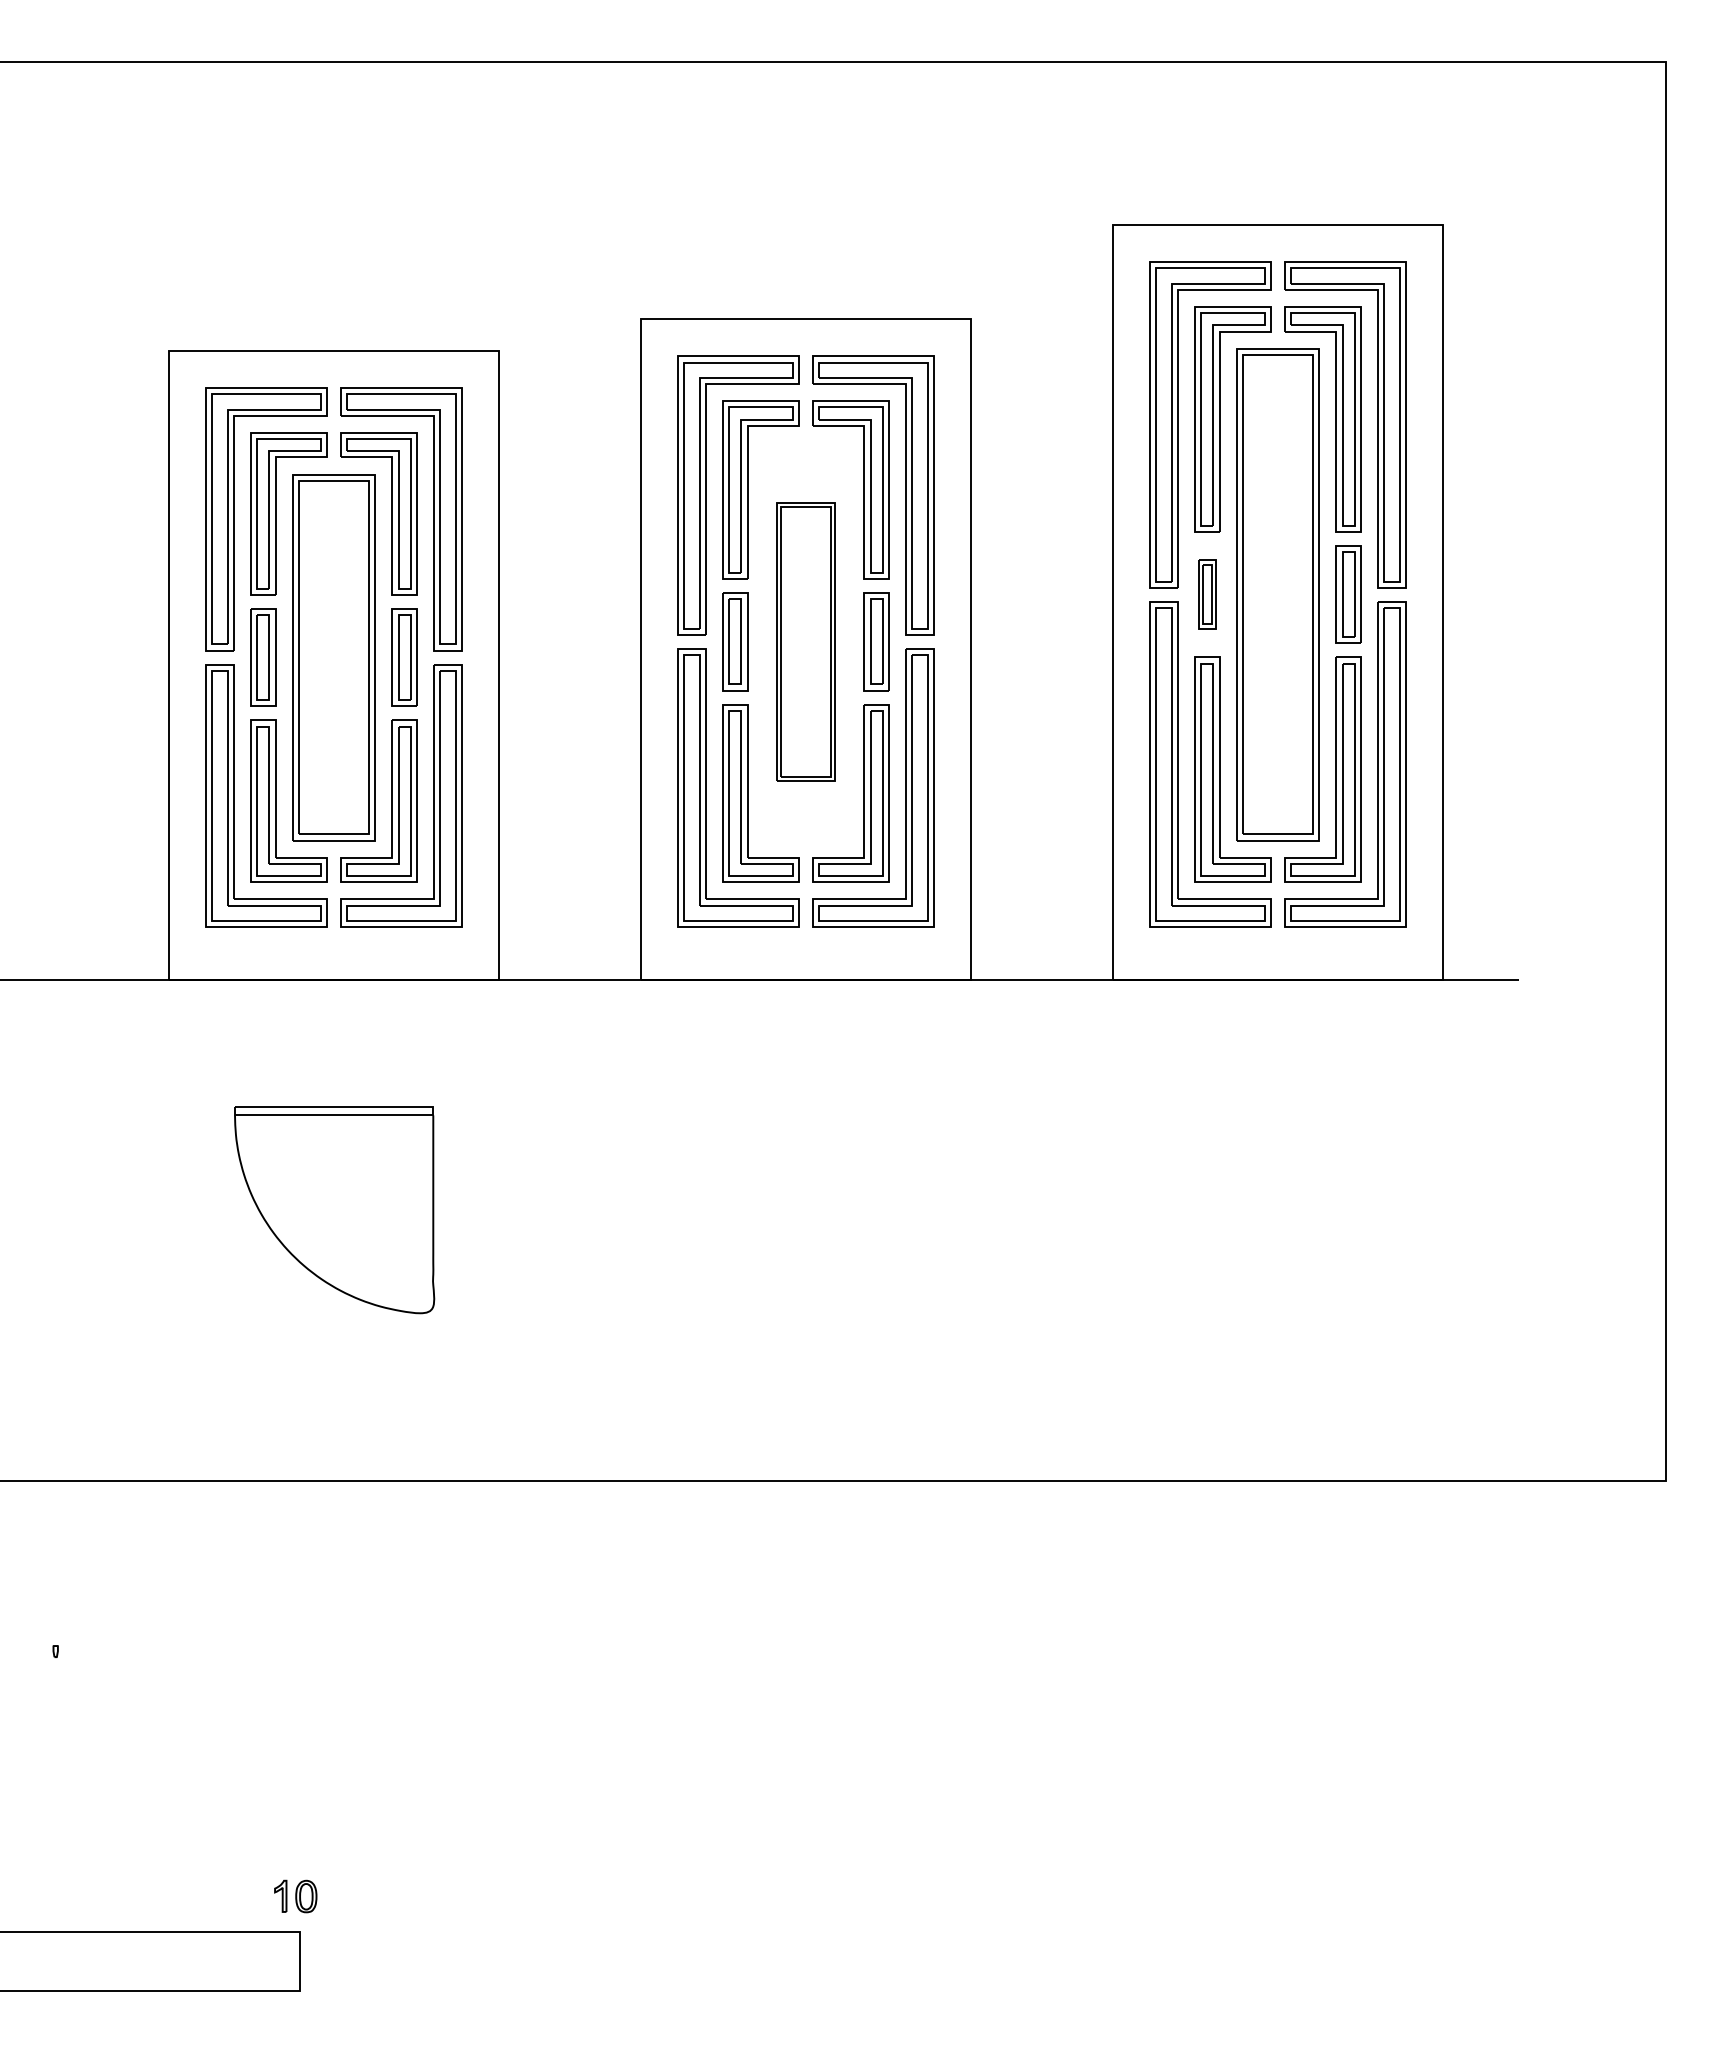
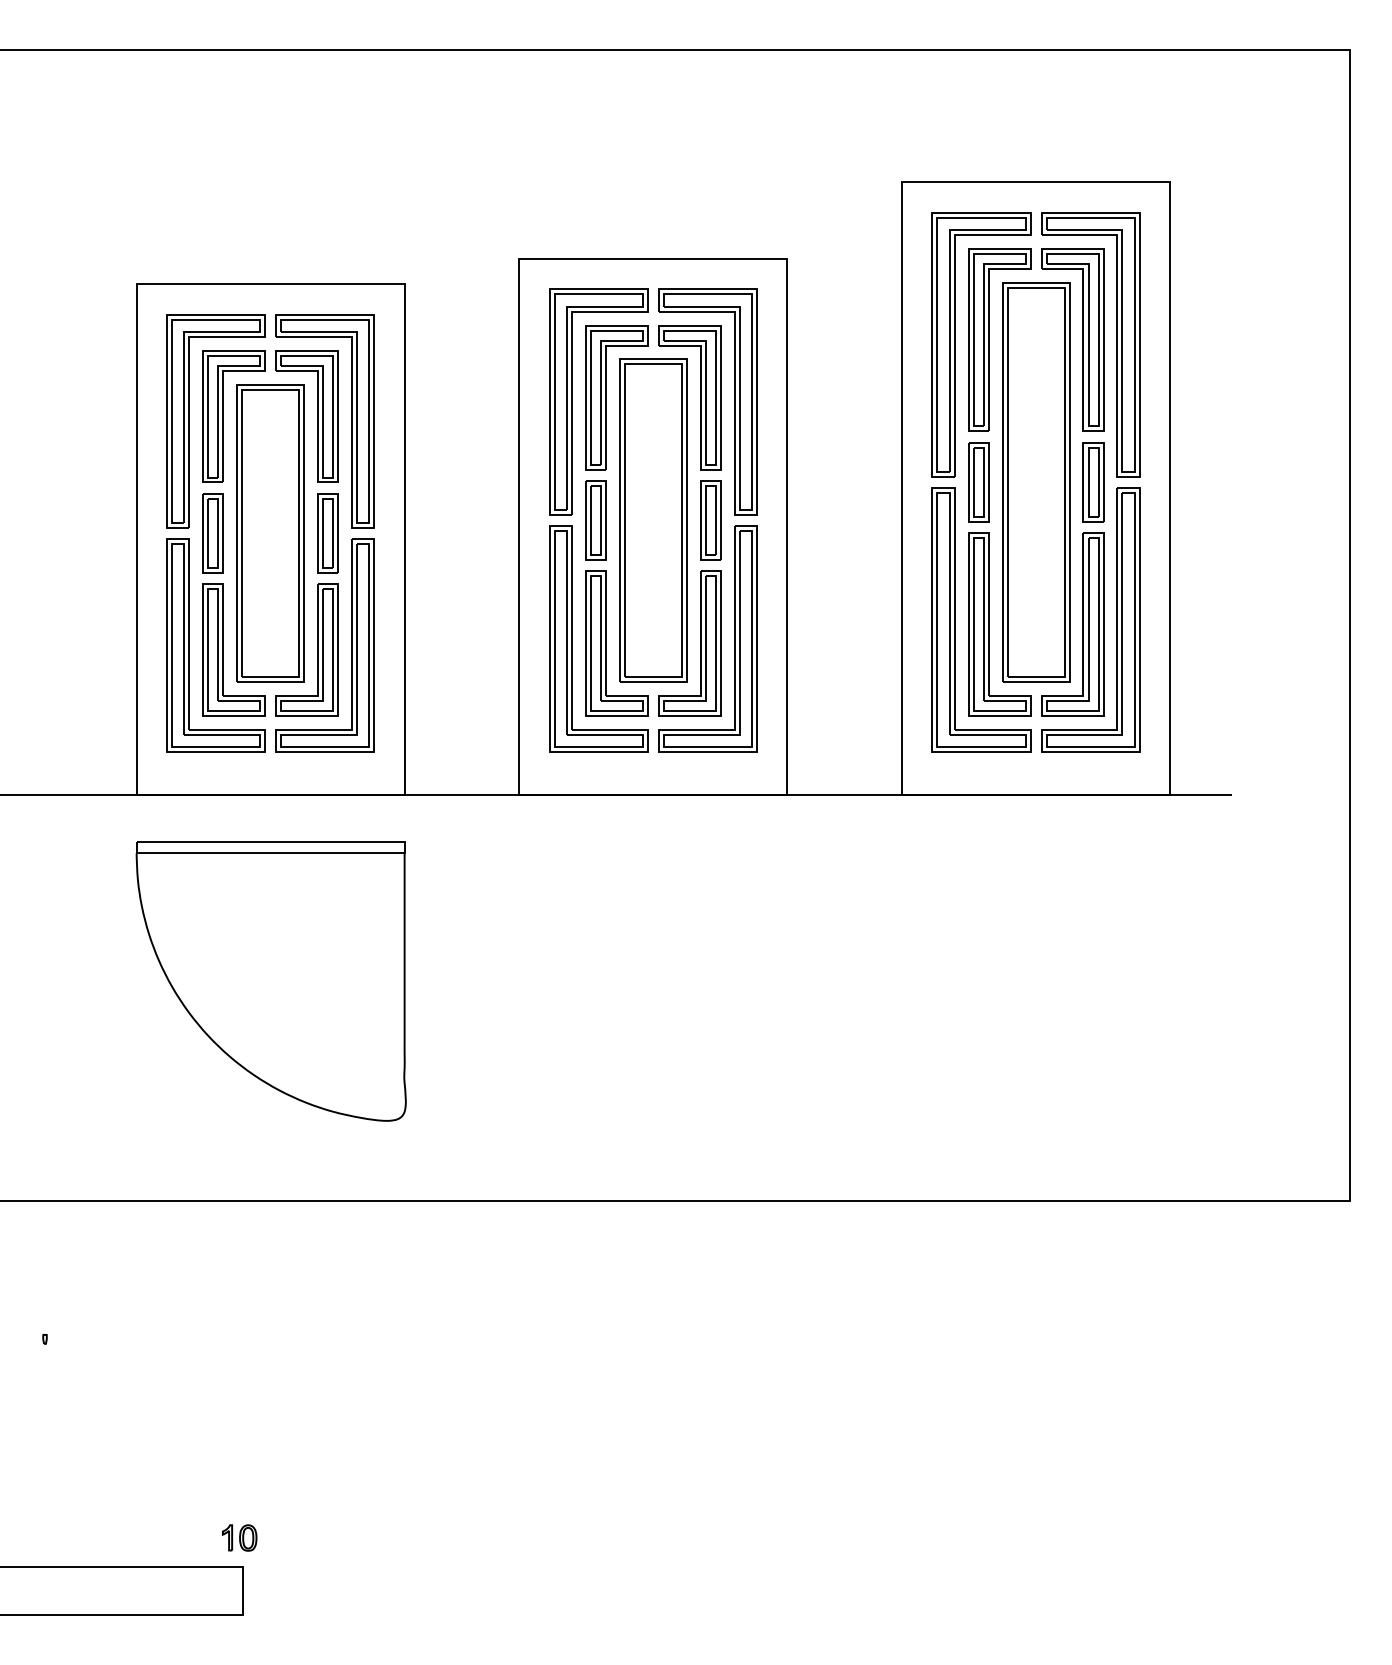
part: (1207, 594) -> (979, 482), size x1.43
part: (805, 641) -> (653, 520), size x1.43
part: (334, 1209) -> (271, 980), size x1.67

